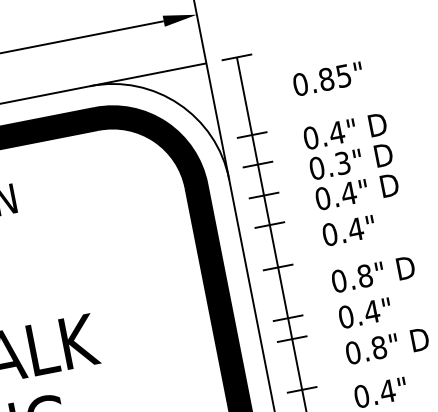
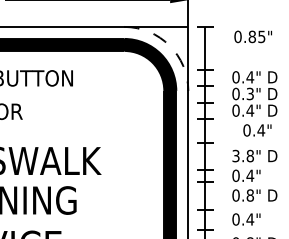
text: (326, 78) -> (252, 36), moved
arc: (178, 103) -> (169, 45), solid -> dashed
text: (349, 230) -> (257, 130), moved
text: (338, 282) -> (235, 156), 0.8" -> 3.8"

